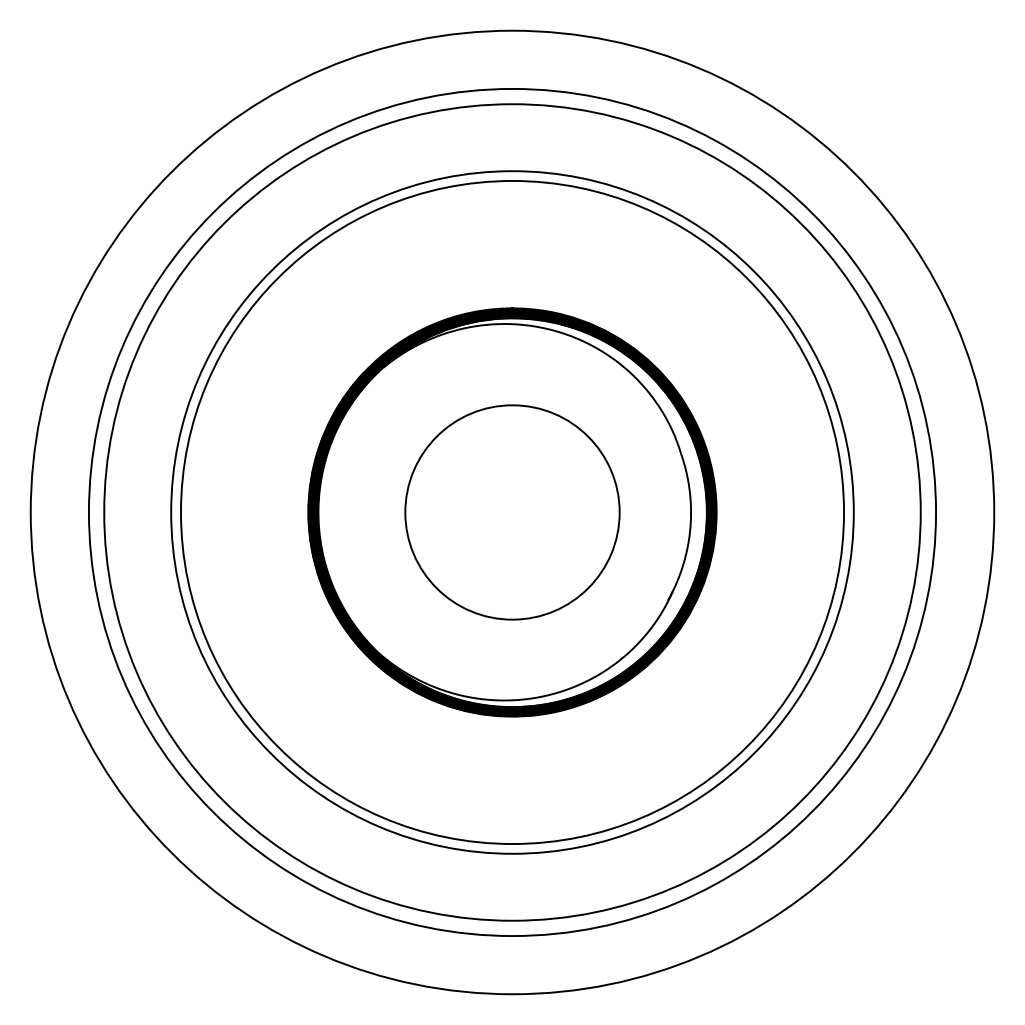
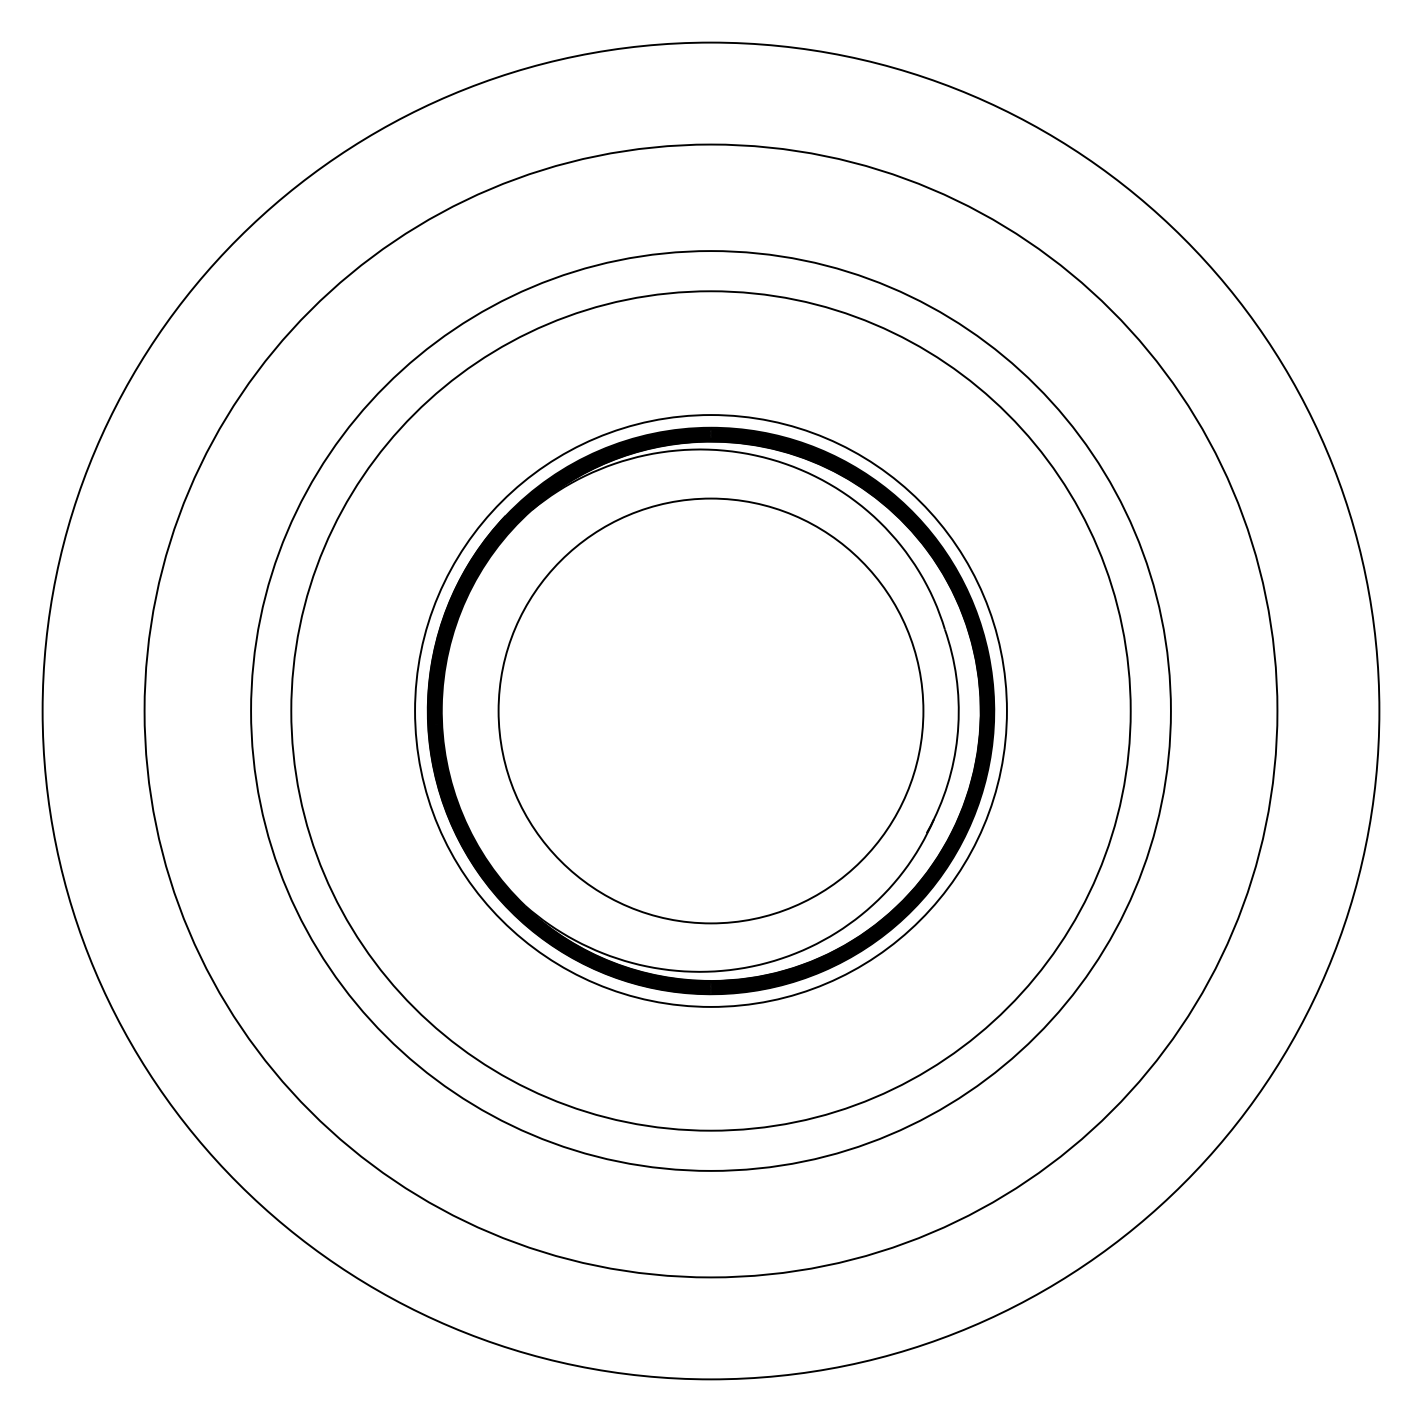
circle: (512, 512) -> (711, 711), size x0.62
circle: (512, 512) -> (711, 711), size x0.71
circle: (512, 512) -> (711, 711), size x1.43

